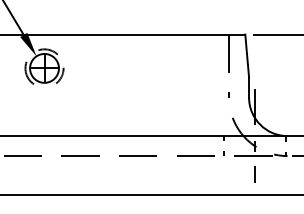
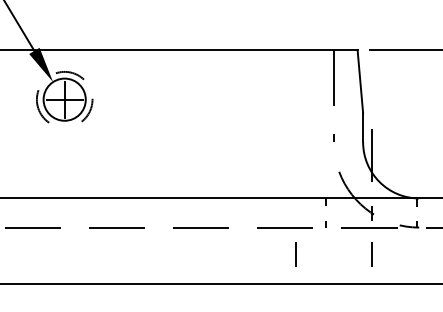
line: (202, 174) -> (295, 254), added

